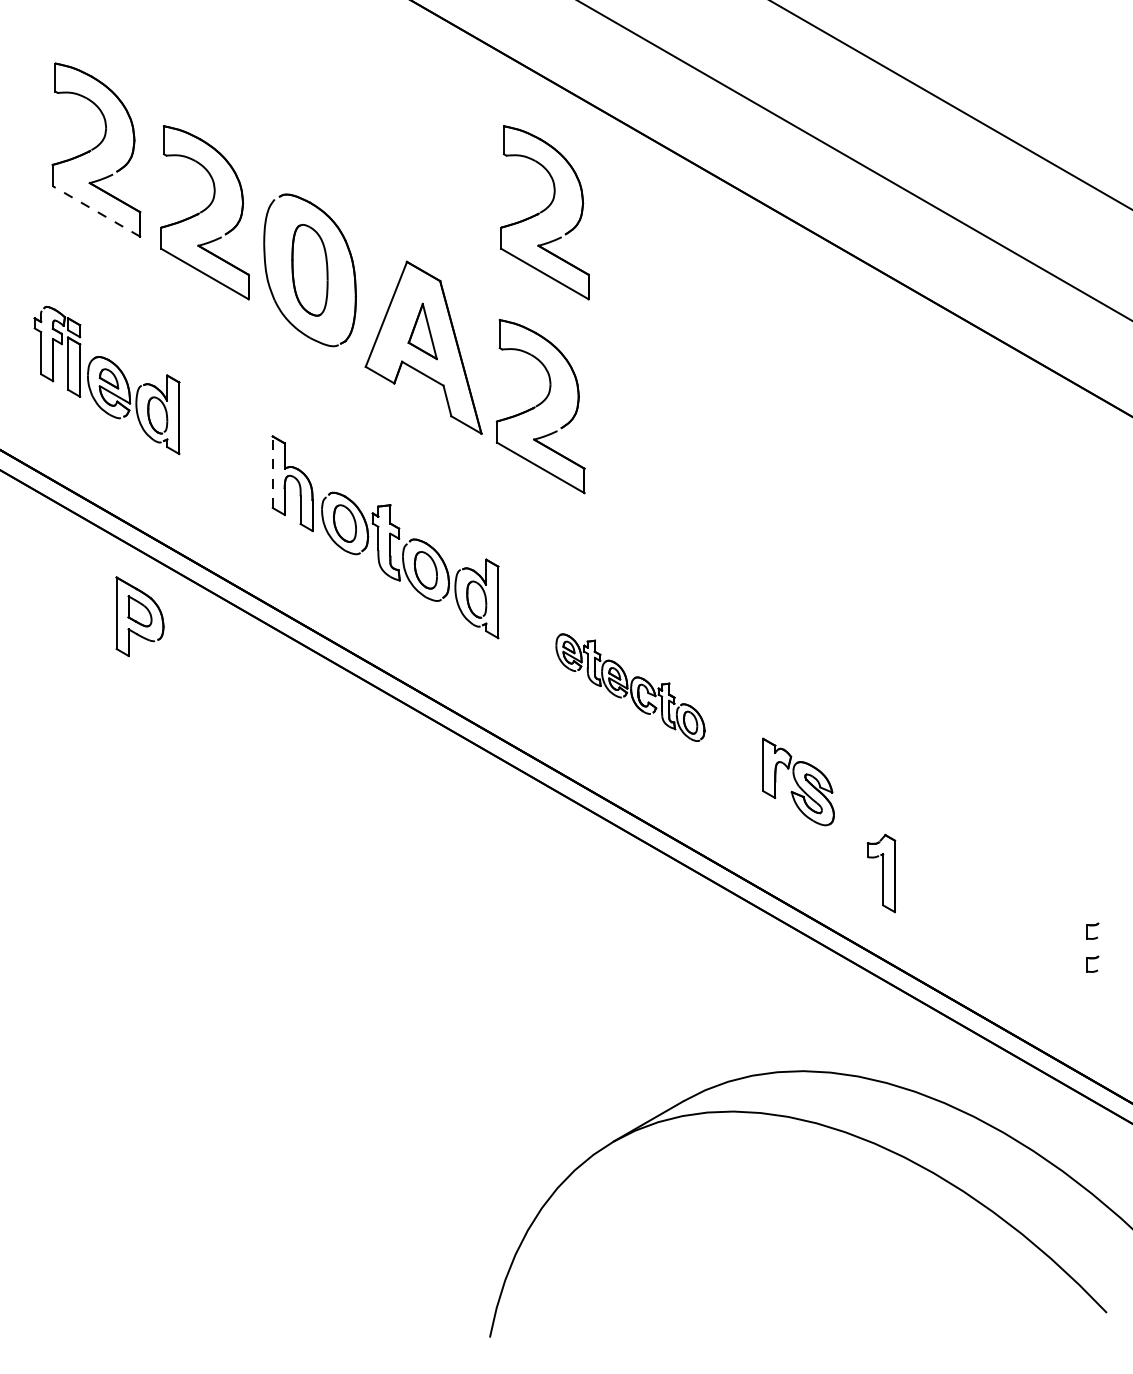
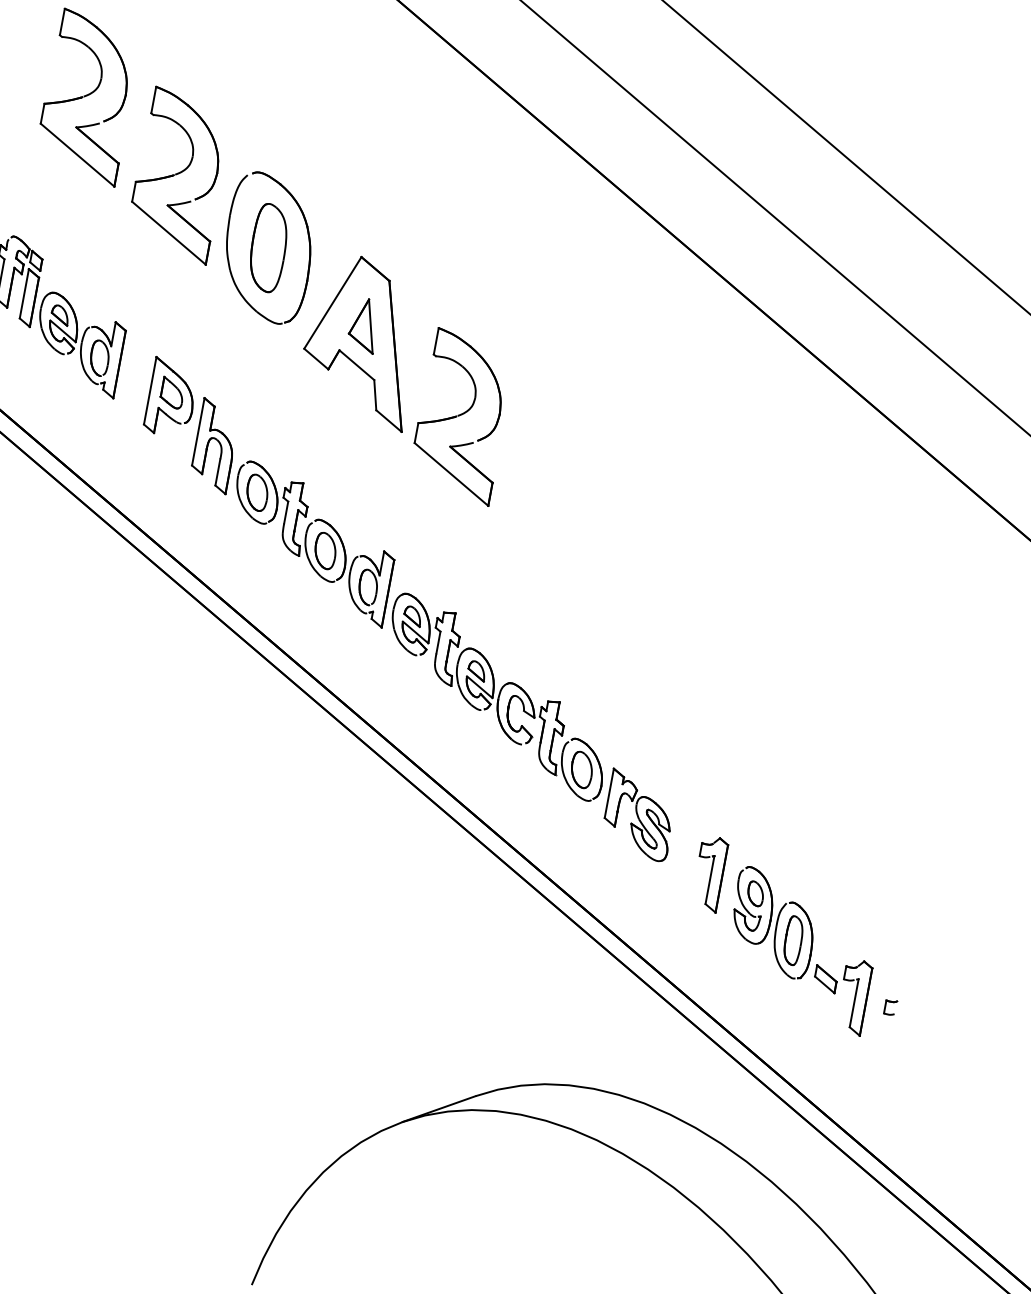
line: (95, 211) -> (76, 155), dashed -> solid
part: (544, 212) -> (499, 234), removed
line: (272, 472) -> (197, 432), dashed -> solid
part: (139, 616) -> (171, 397), moved
part: (630, 687) -> (497, 697), size x1.67
part: (881, 873) -> (709, 873), moved
part: (989, 890) -> (800, 951), added
part: (1092, 963) -> (884, 1037), removed

